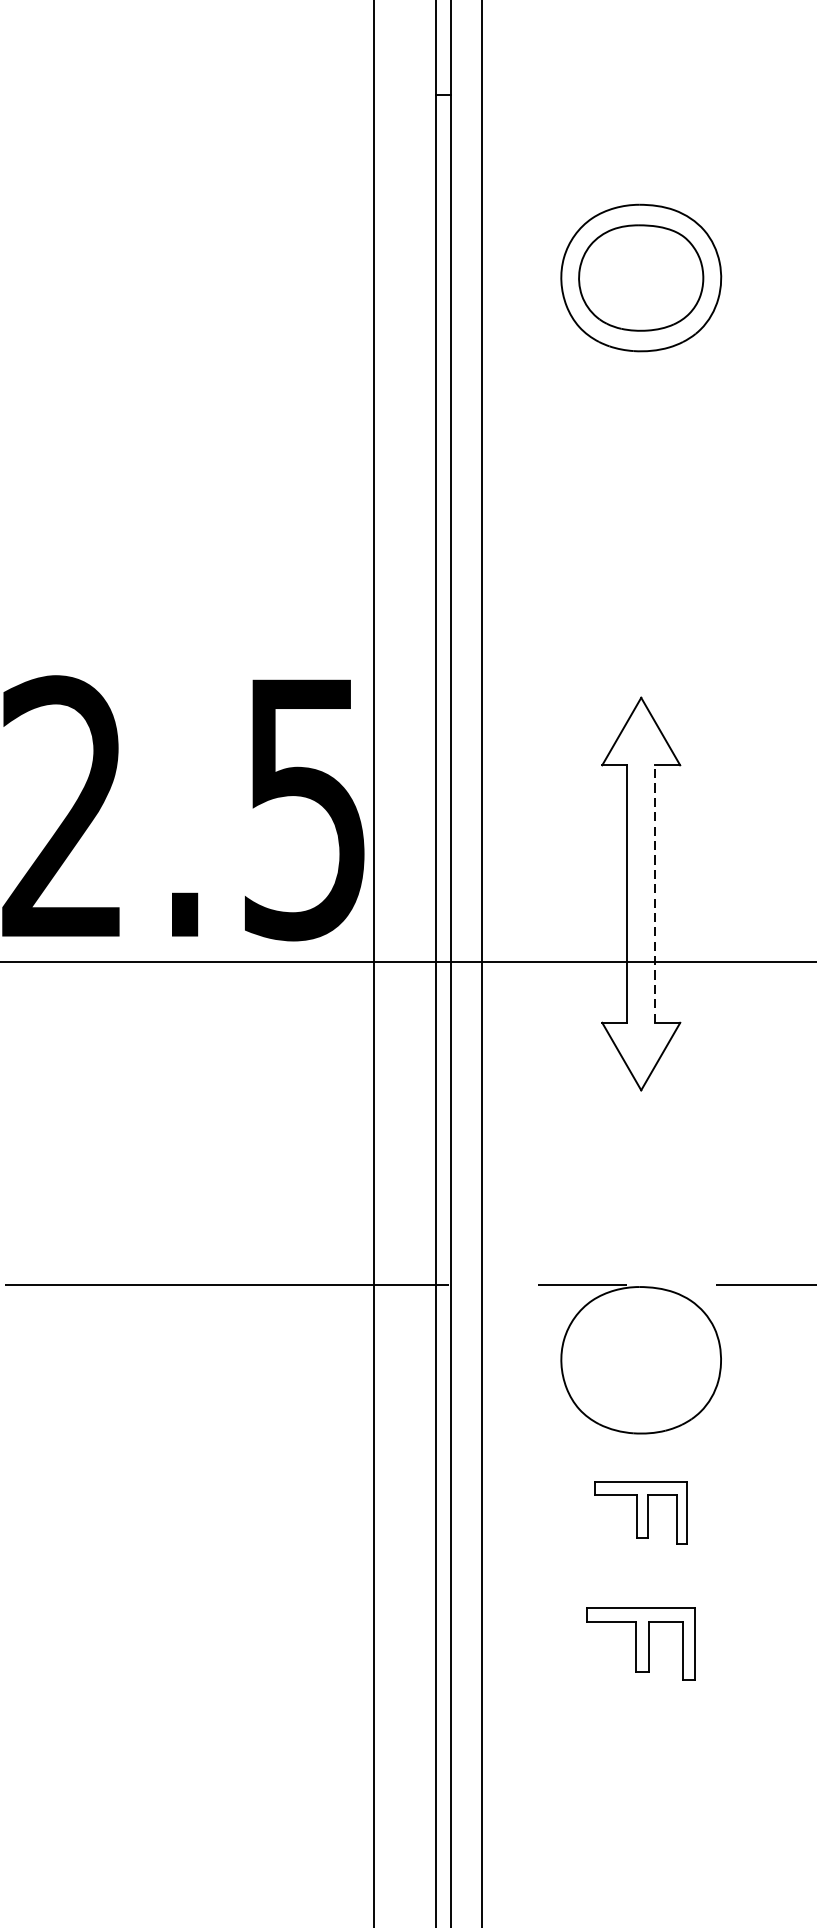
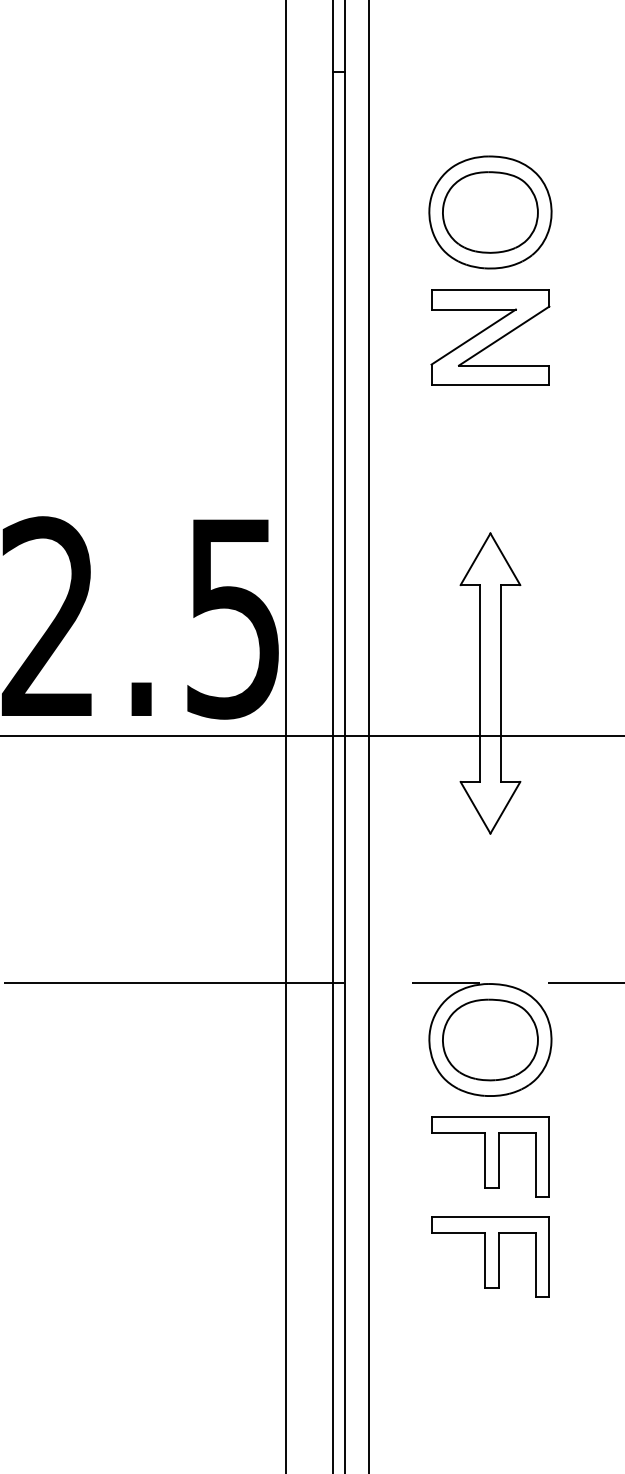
part: (641, 441) -> (490, 337), added
line: (655, 894) -> (501, 683), dashed -> solid
part: (641, 1359) -> (490, 1039), added
part: (641, 1512) -> (490, 1156), size x1.67
part: (641, 1643) -> (490, 1256), size x1.43

